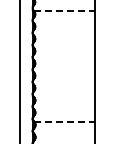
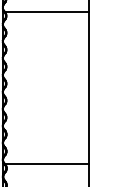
line: (64, 11) -> (46, 12), dashed -> solid
line: (65, 121) -> (47, 163), dashed -> solid

